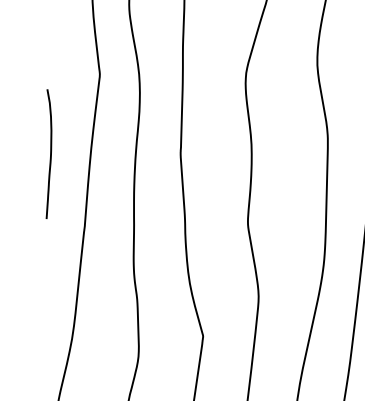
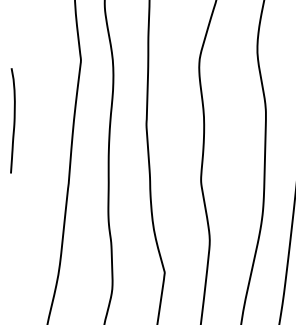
curve: (50, 153) -> (14, 120), moved

